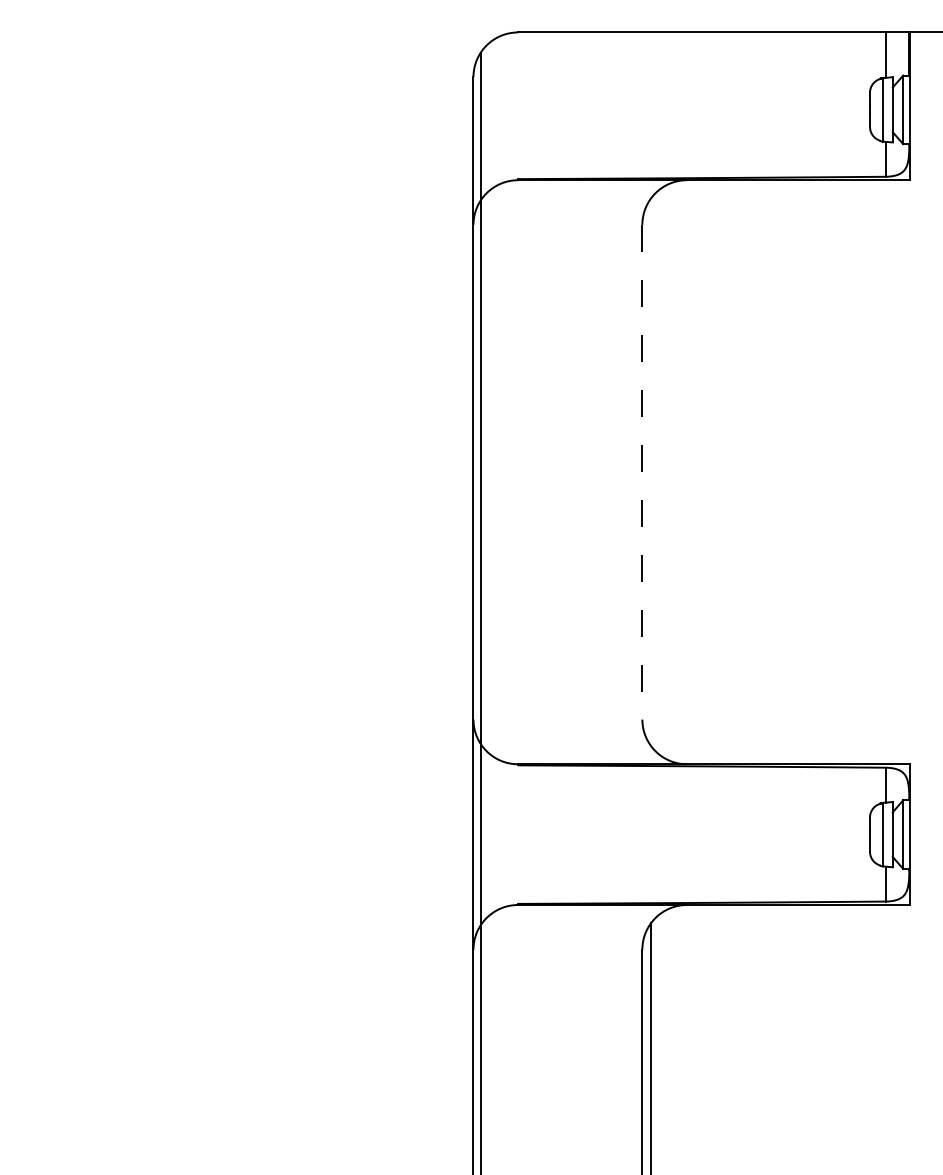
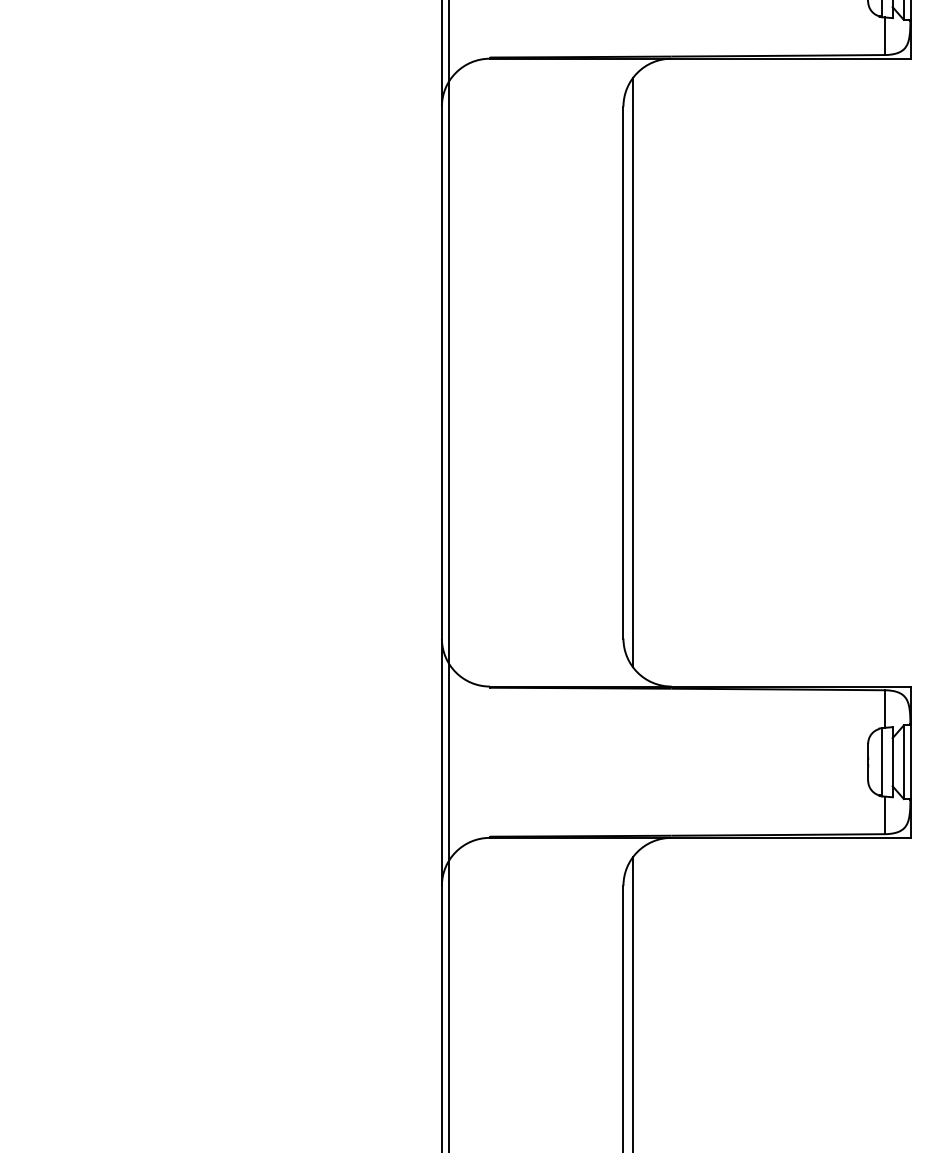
line: (642, 472) -> (623, 372), dashed -> solid
line: (651, 472) -> (633, 372), added

